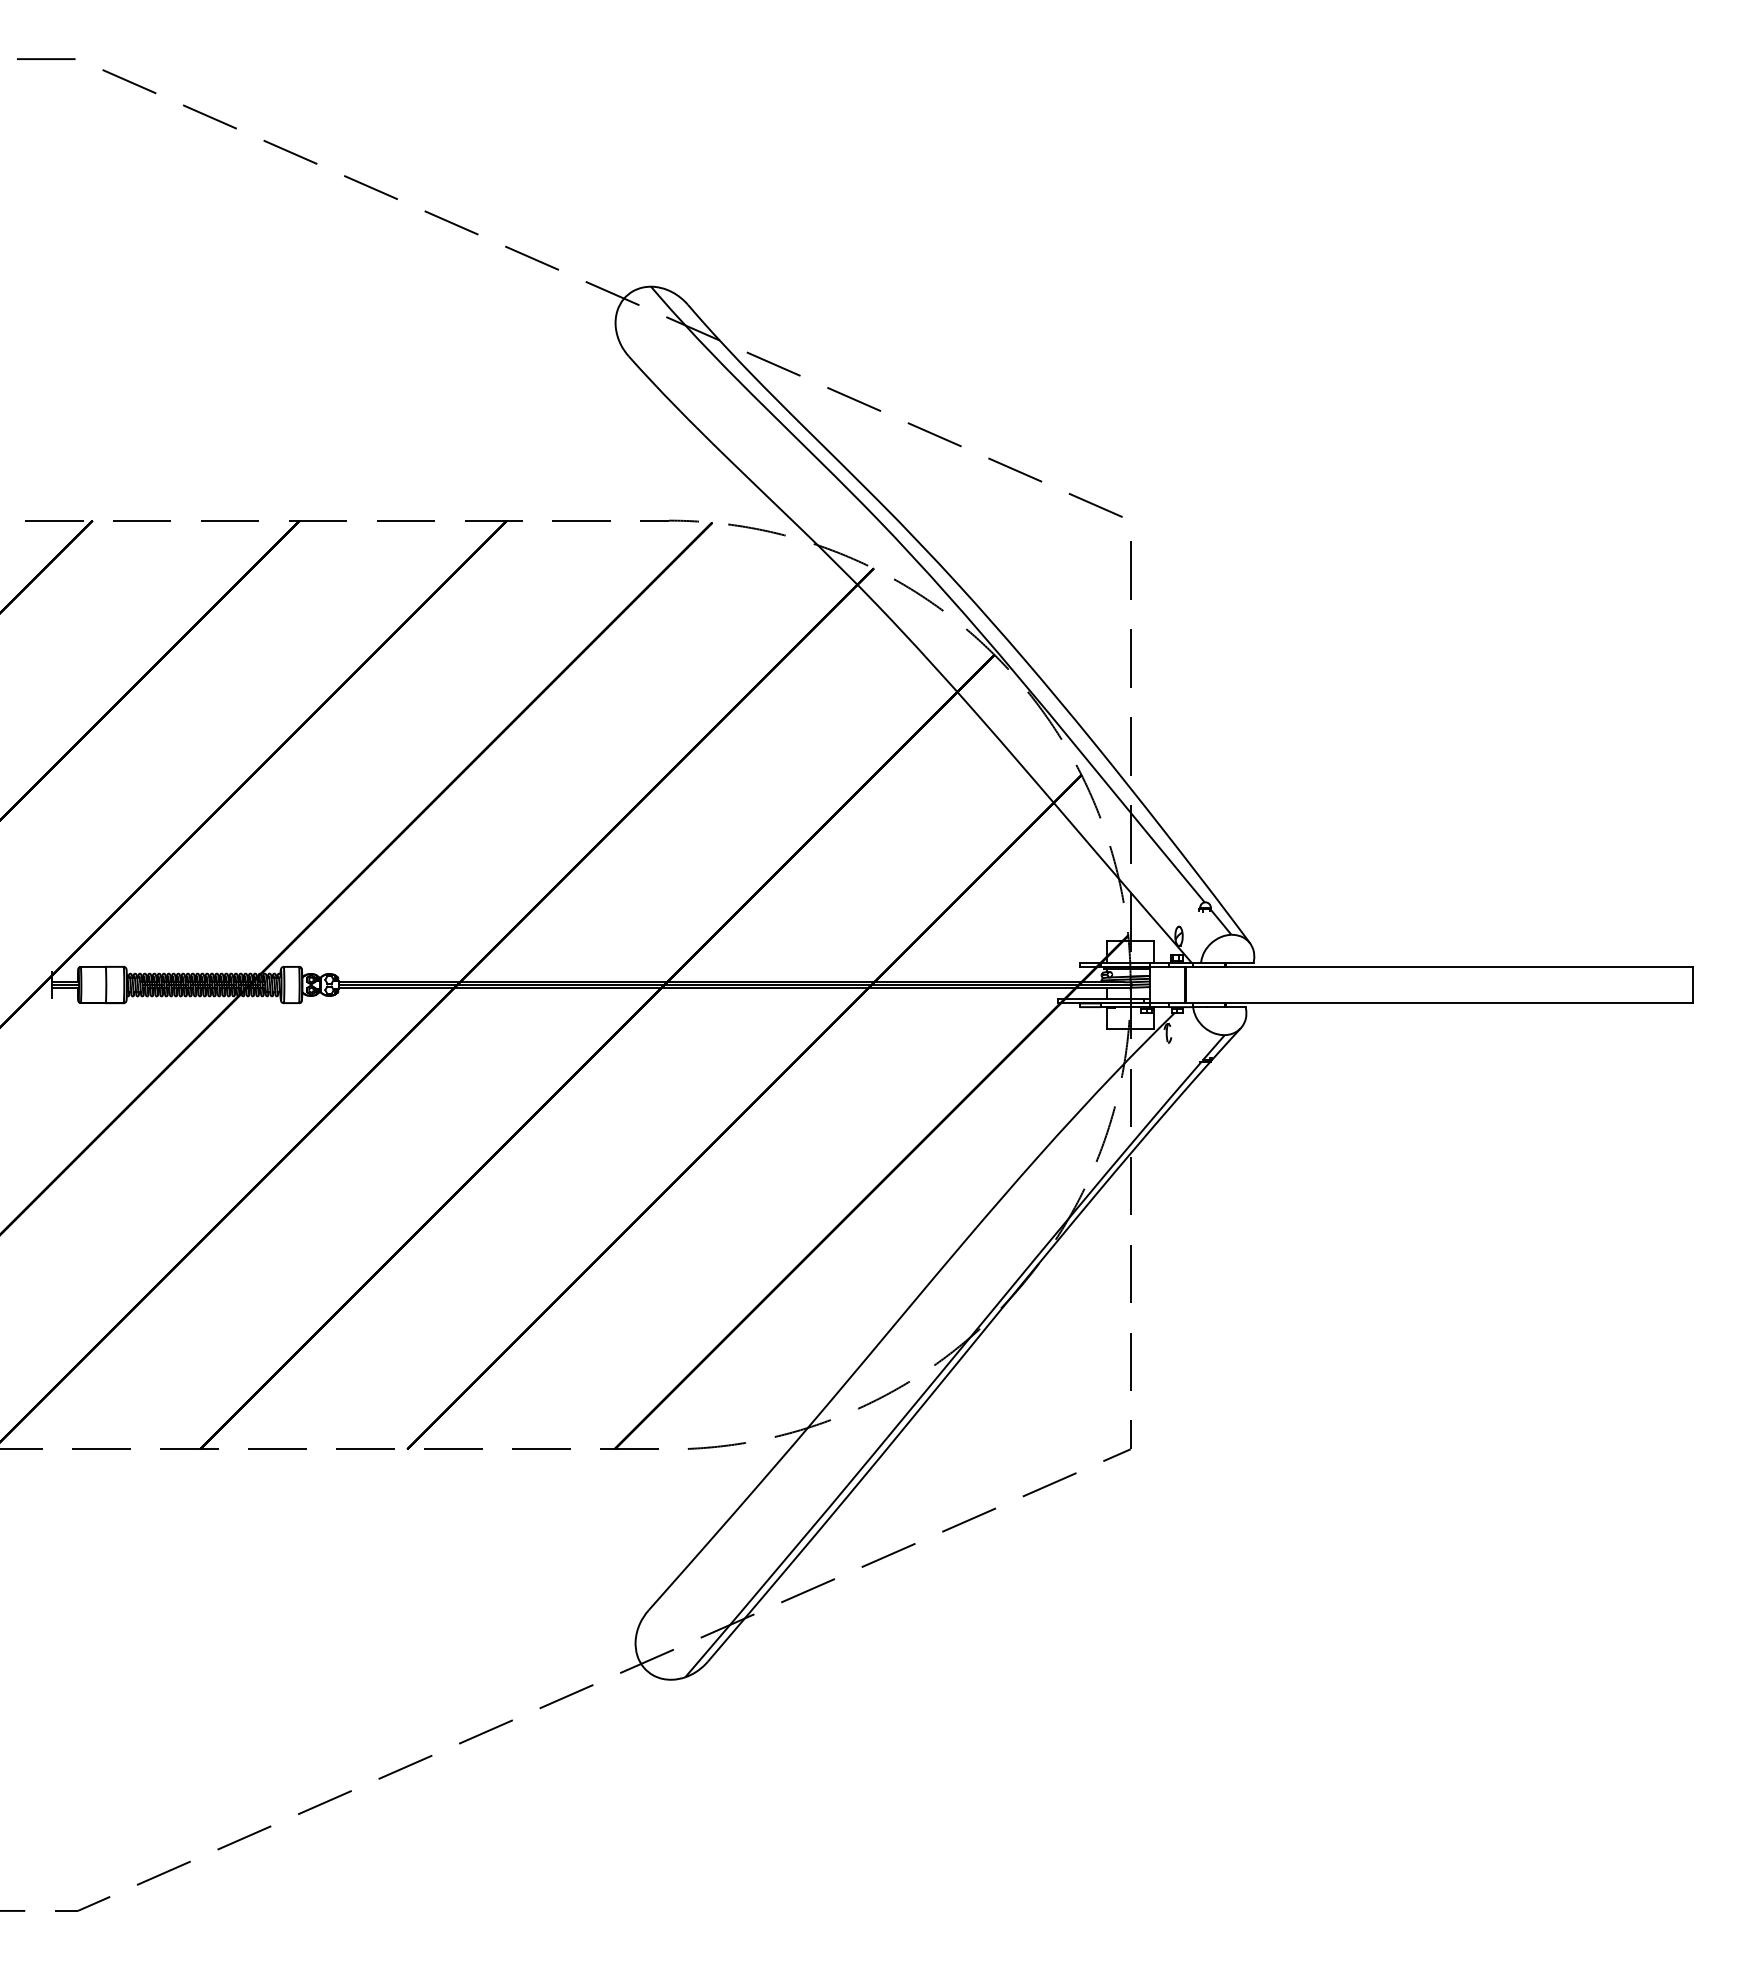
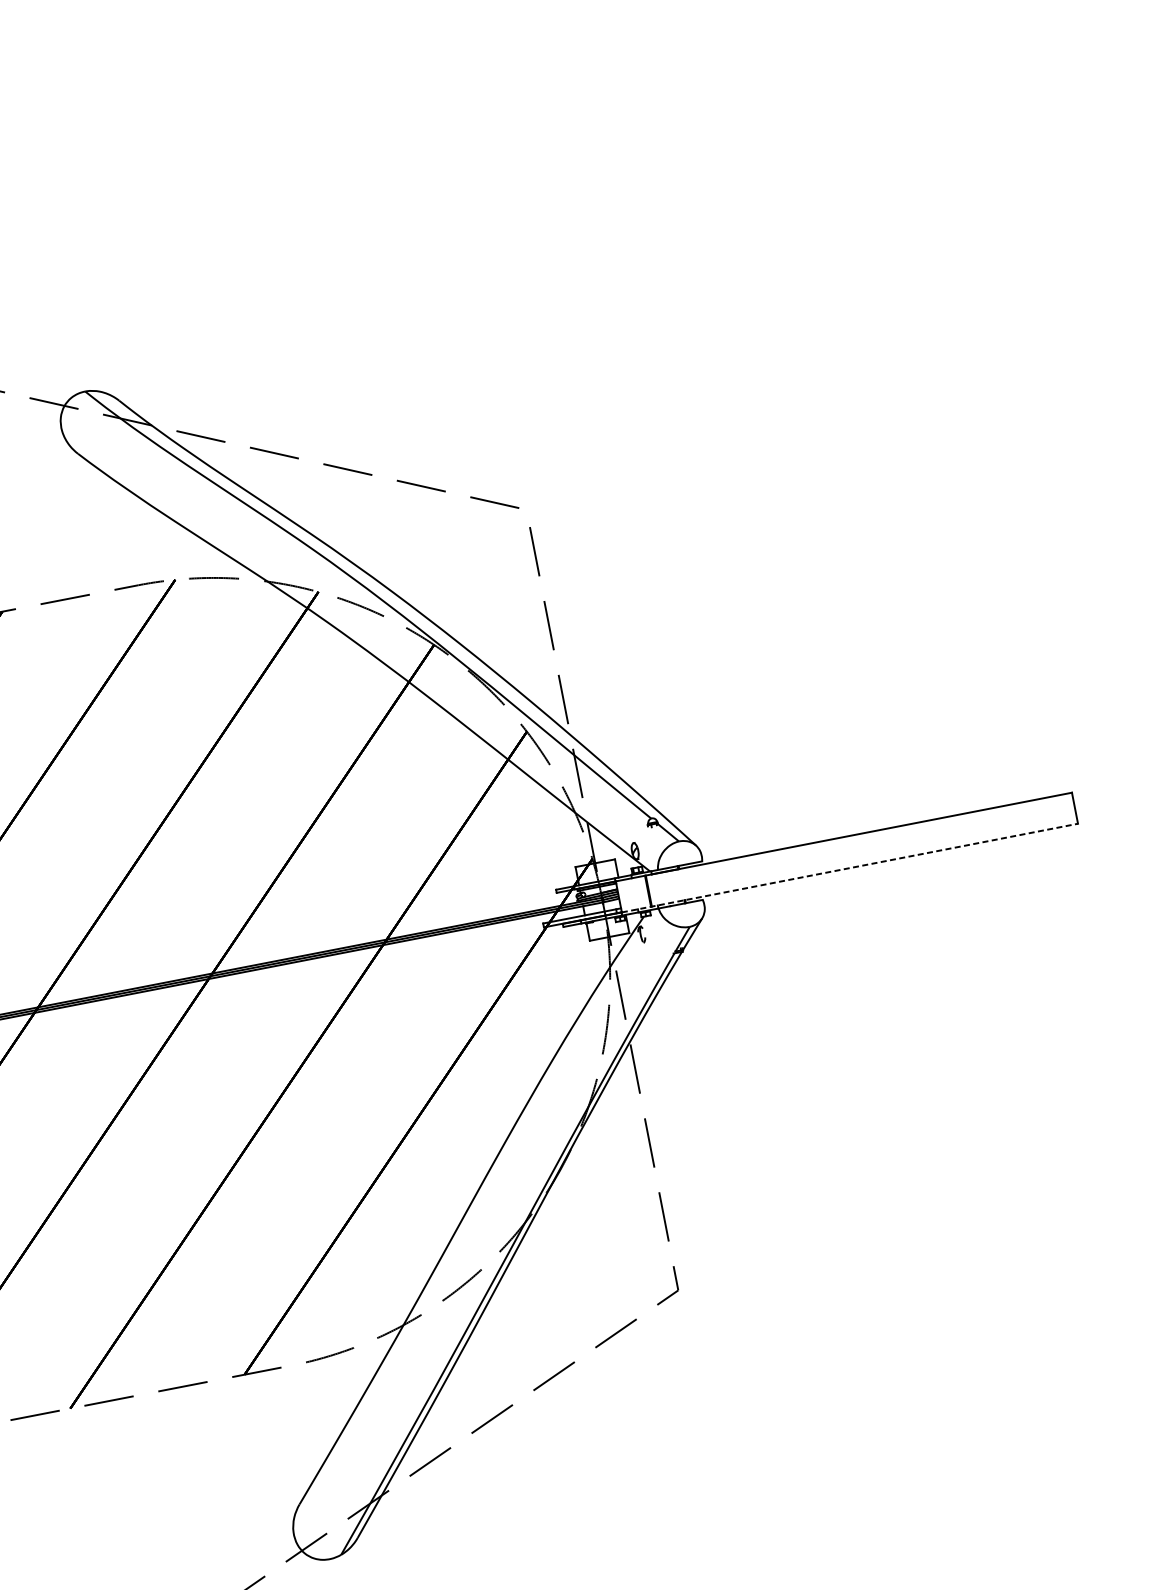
line: (1421, 1003) -> (849, 868), solid -> dashed

